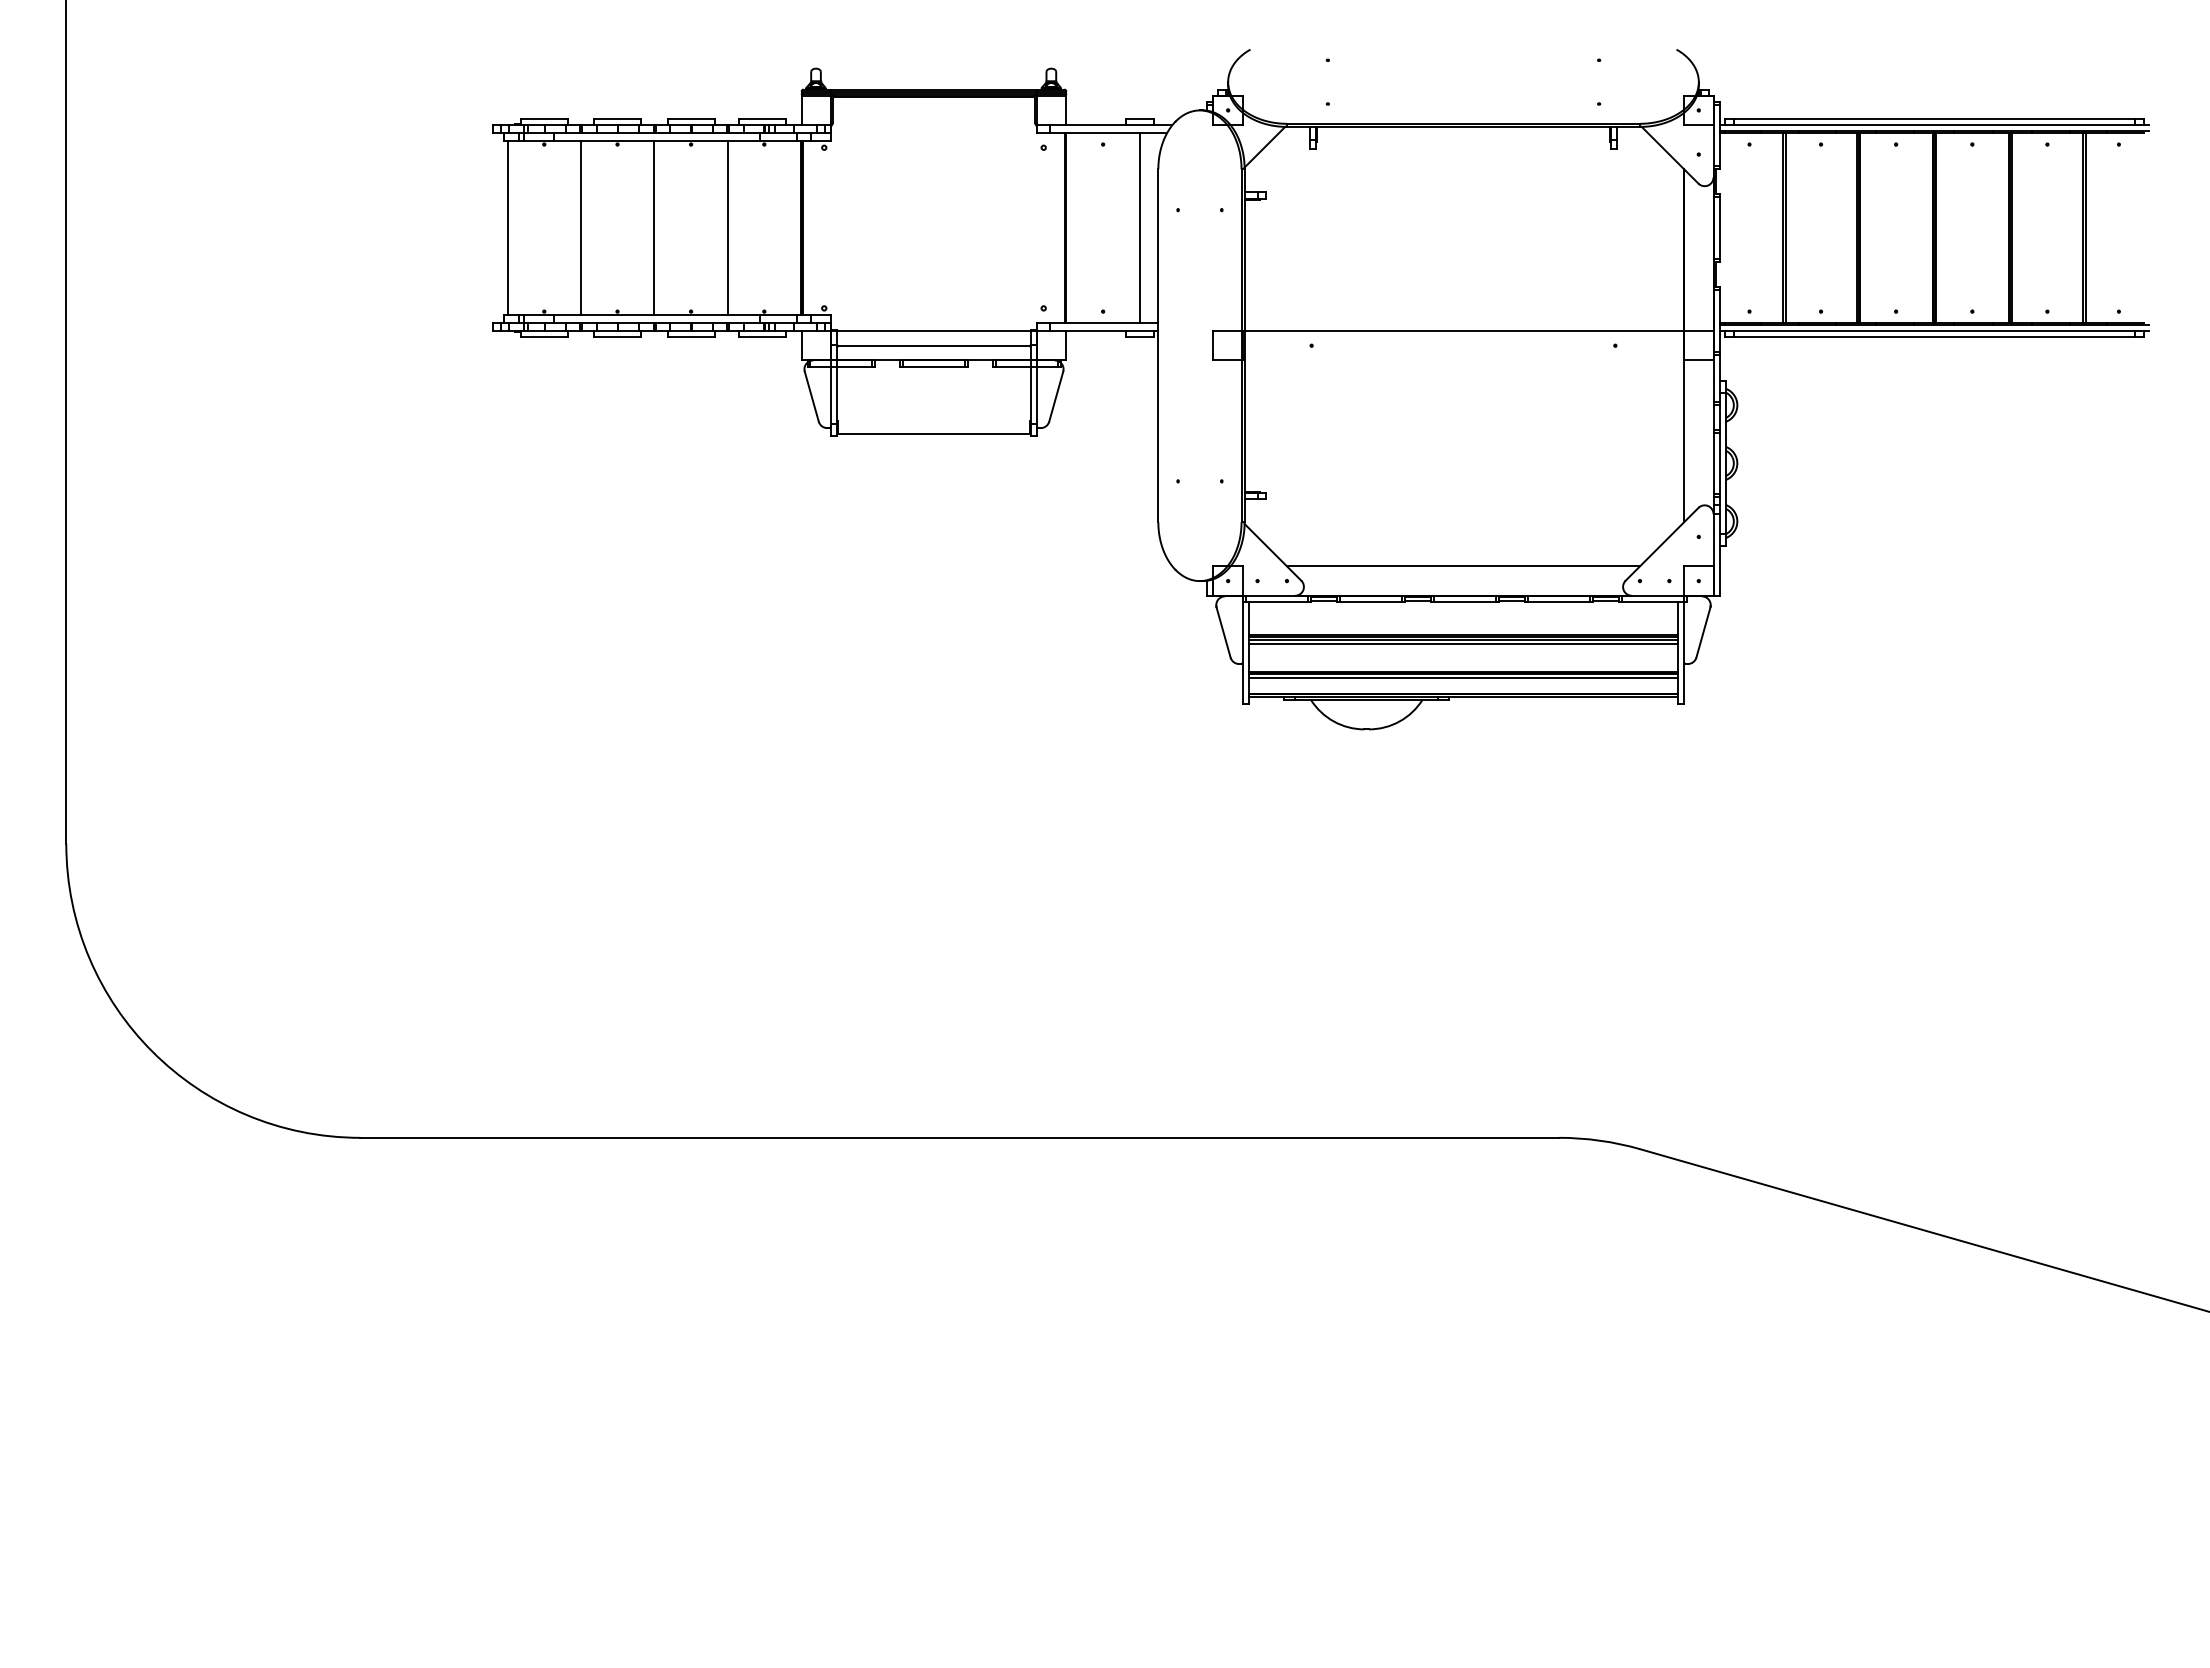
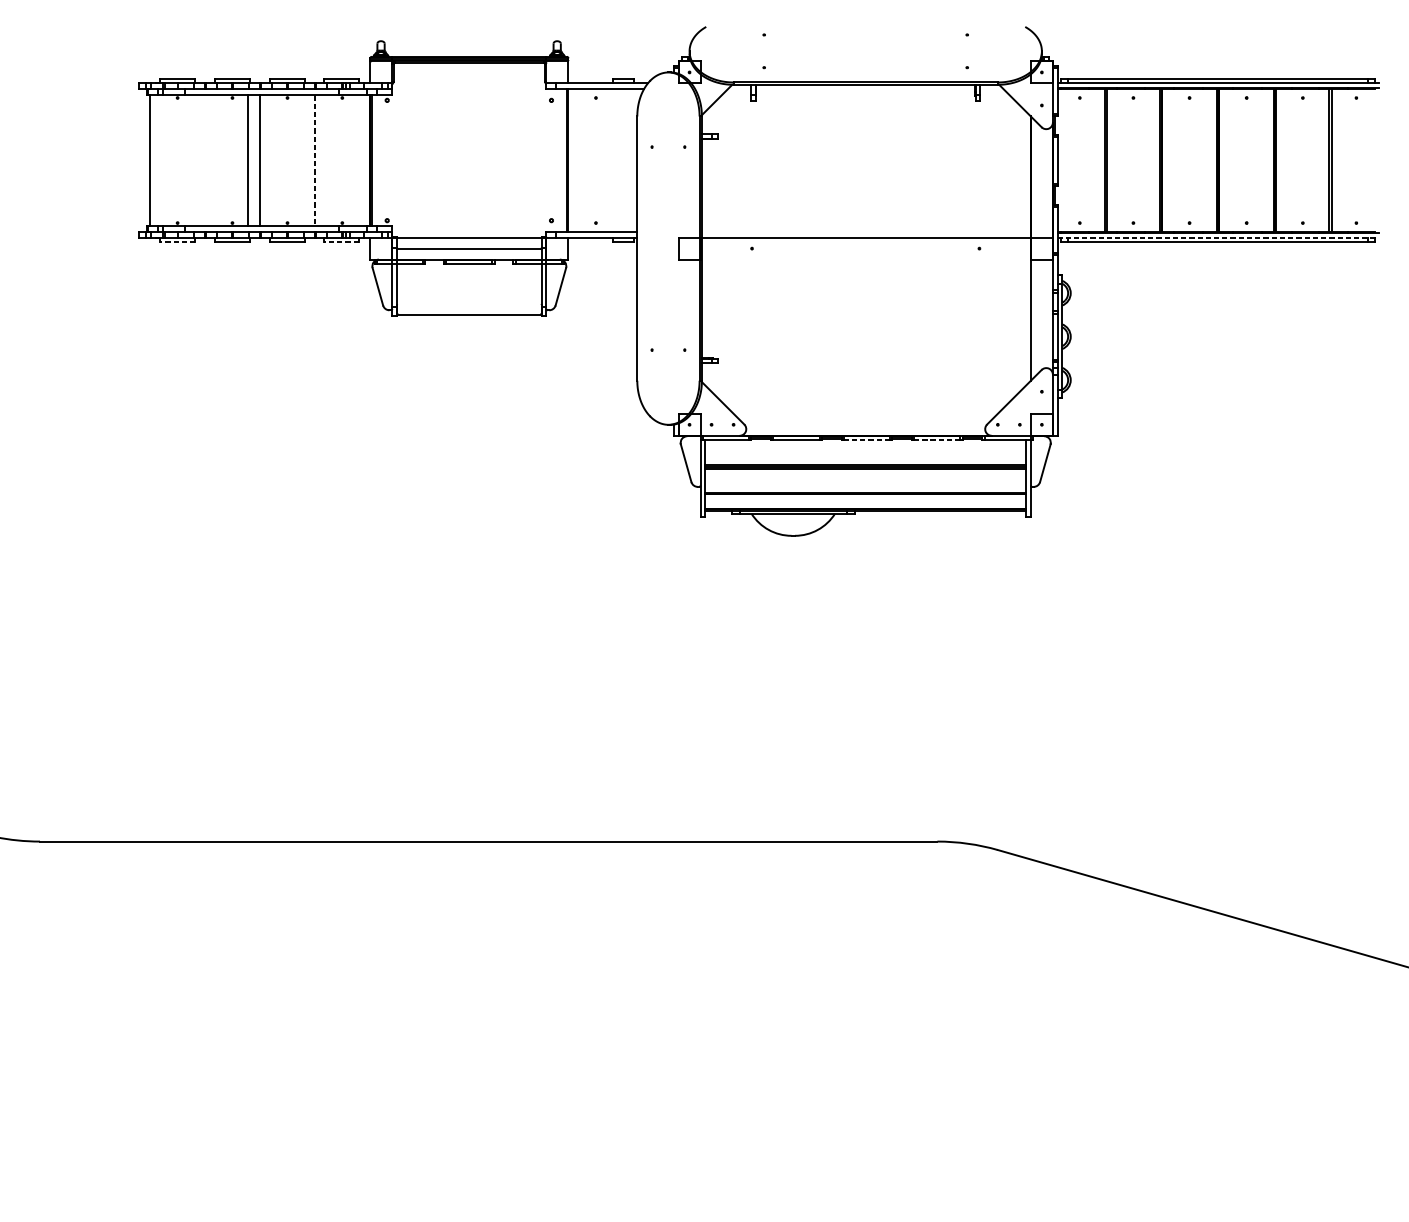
line: (580, 228) -> (248, 160), moved
line: (727, 228) -> (314, 160), solid -> dashed
line: (1139, 228) -> (623, 160), removed
line: (1934, 331) -> (1218, 237), solid -> dashed
line: (544, 337) -> (177, 242), solid -> dashed
line: (762, 337) -> (340, 242), solid -> dashed
line: (1463, 566) -> (865, 413), removed
line: (1464, 601) -> (866, 440), solid -> dashed
line: (1559, 601) -> (937, 440), solid -> dashed
line: (1463, 643) -> (865, 471), removed
line: (1463, 677) -> (865, 496), removed

